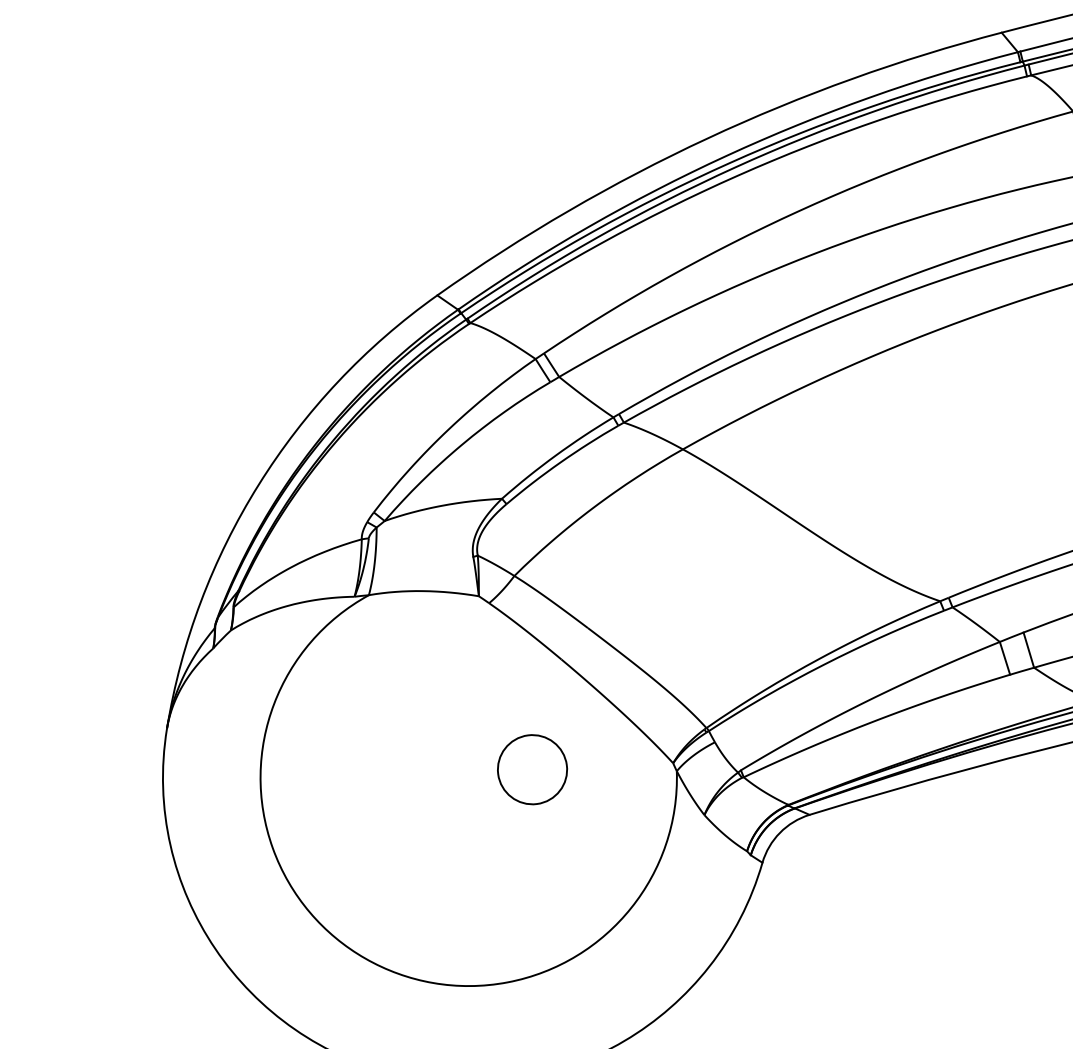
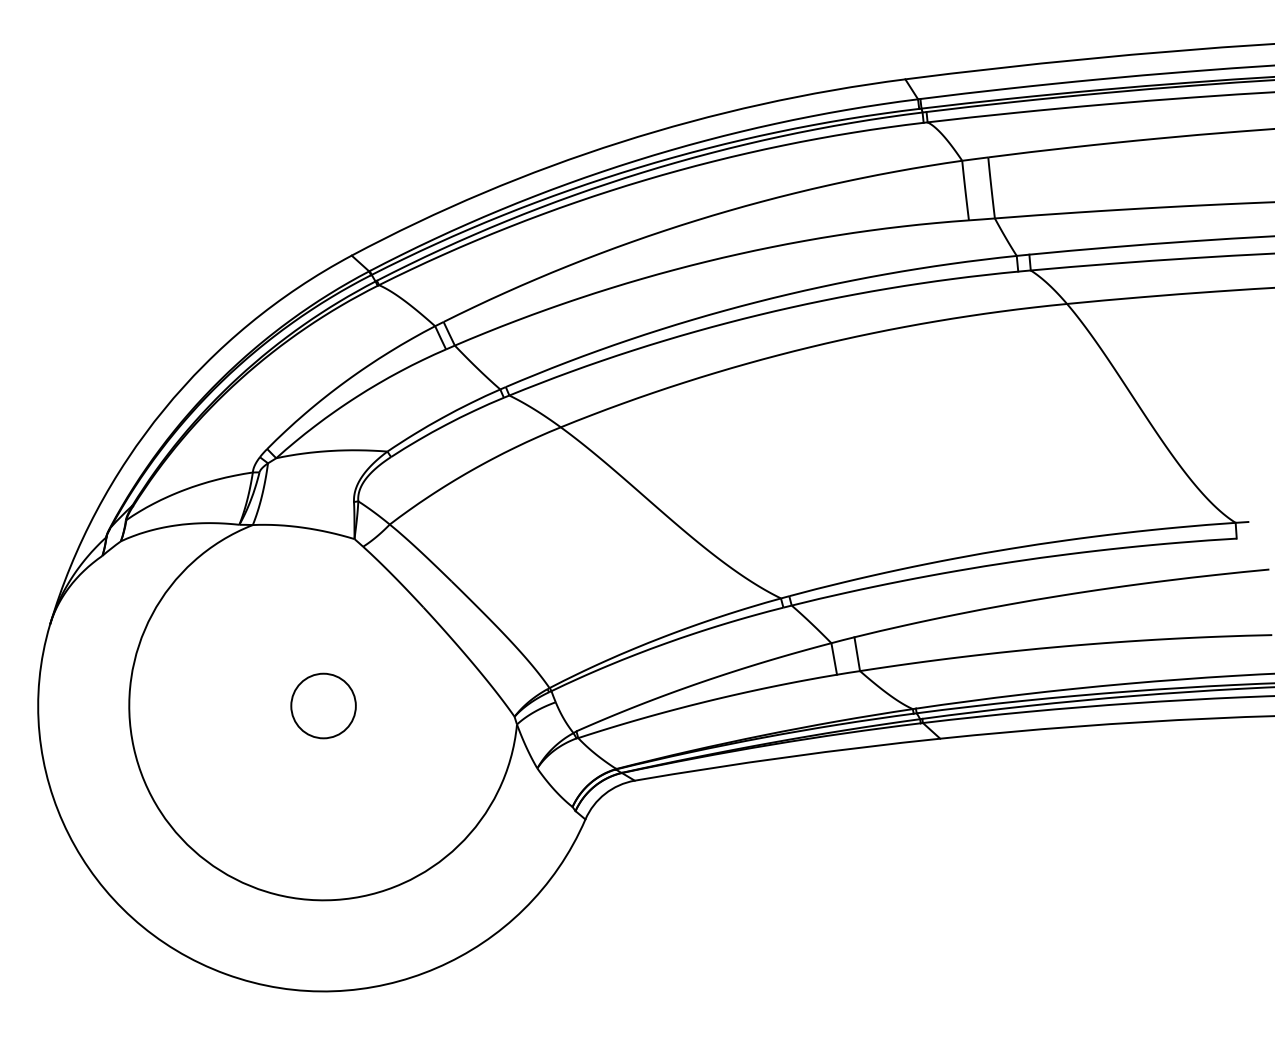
circle: (532, 769) -> (323, 705), moved

